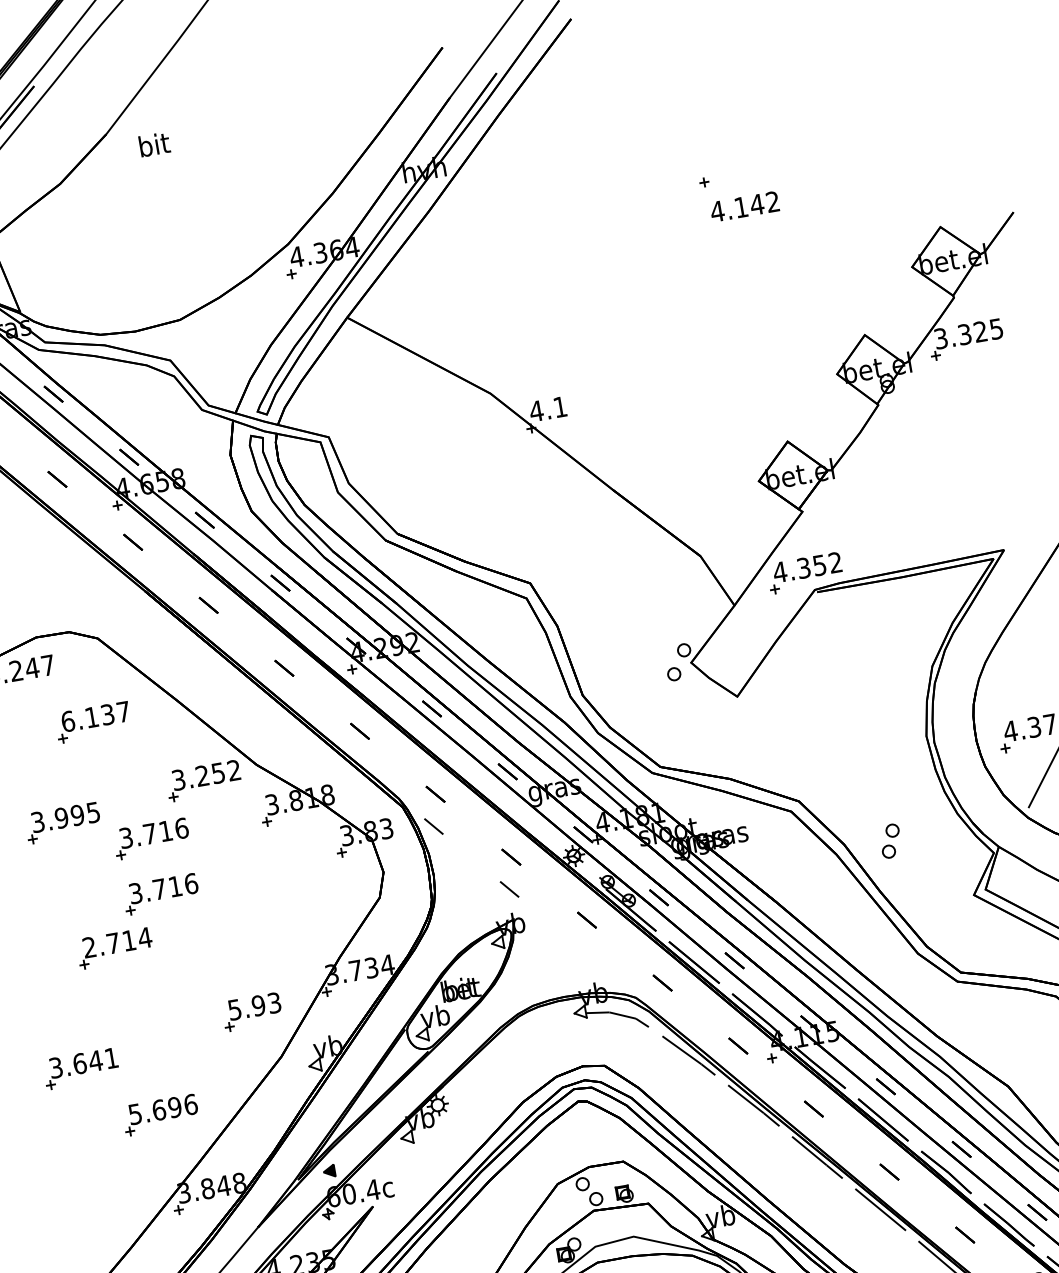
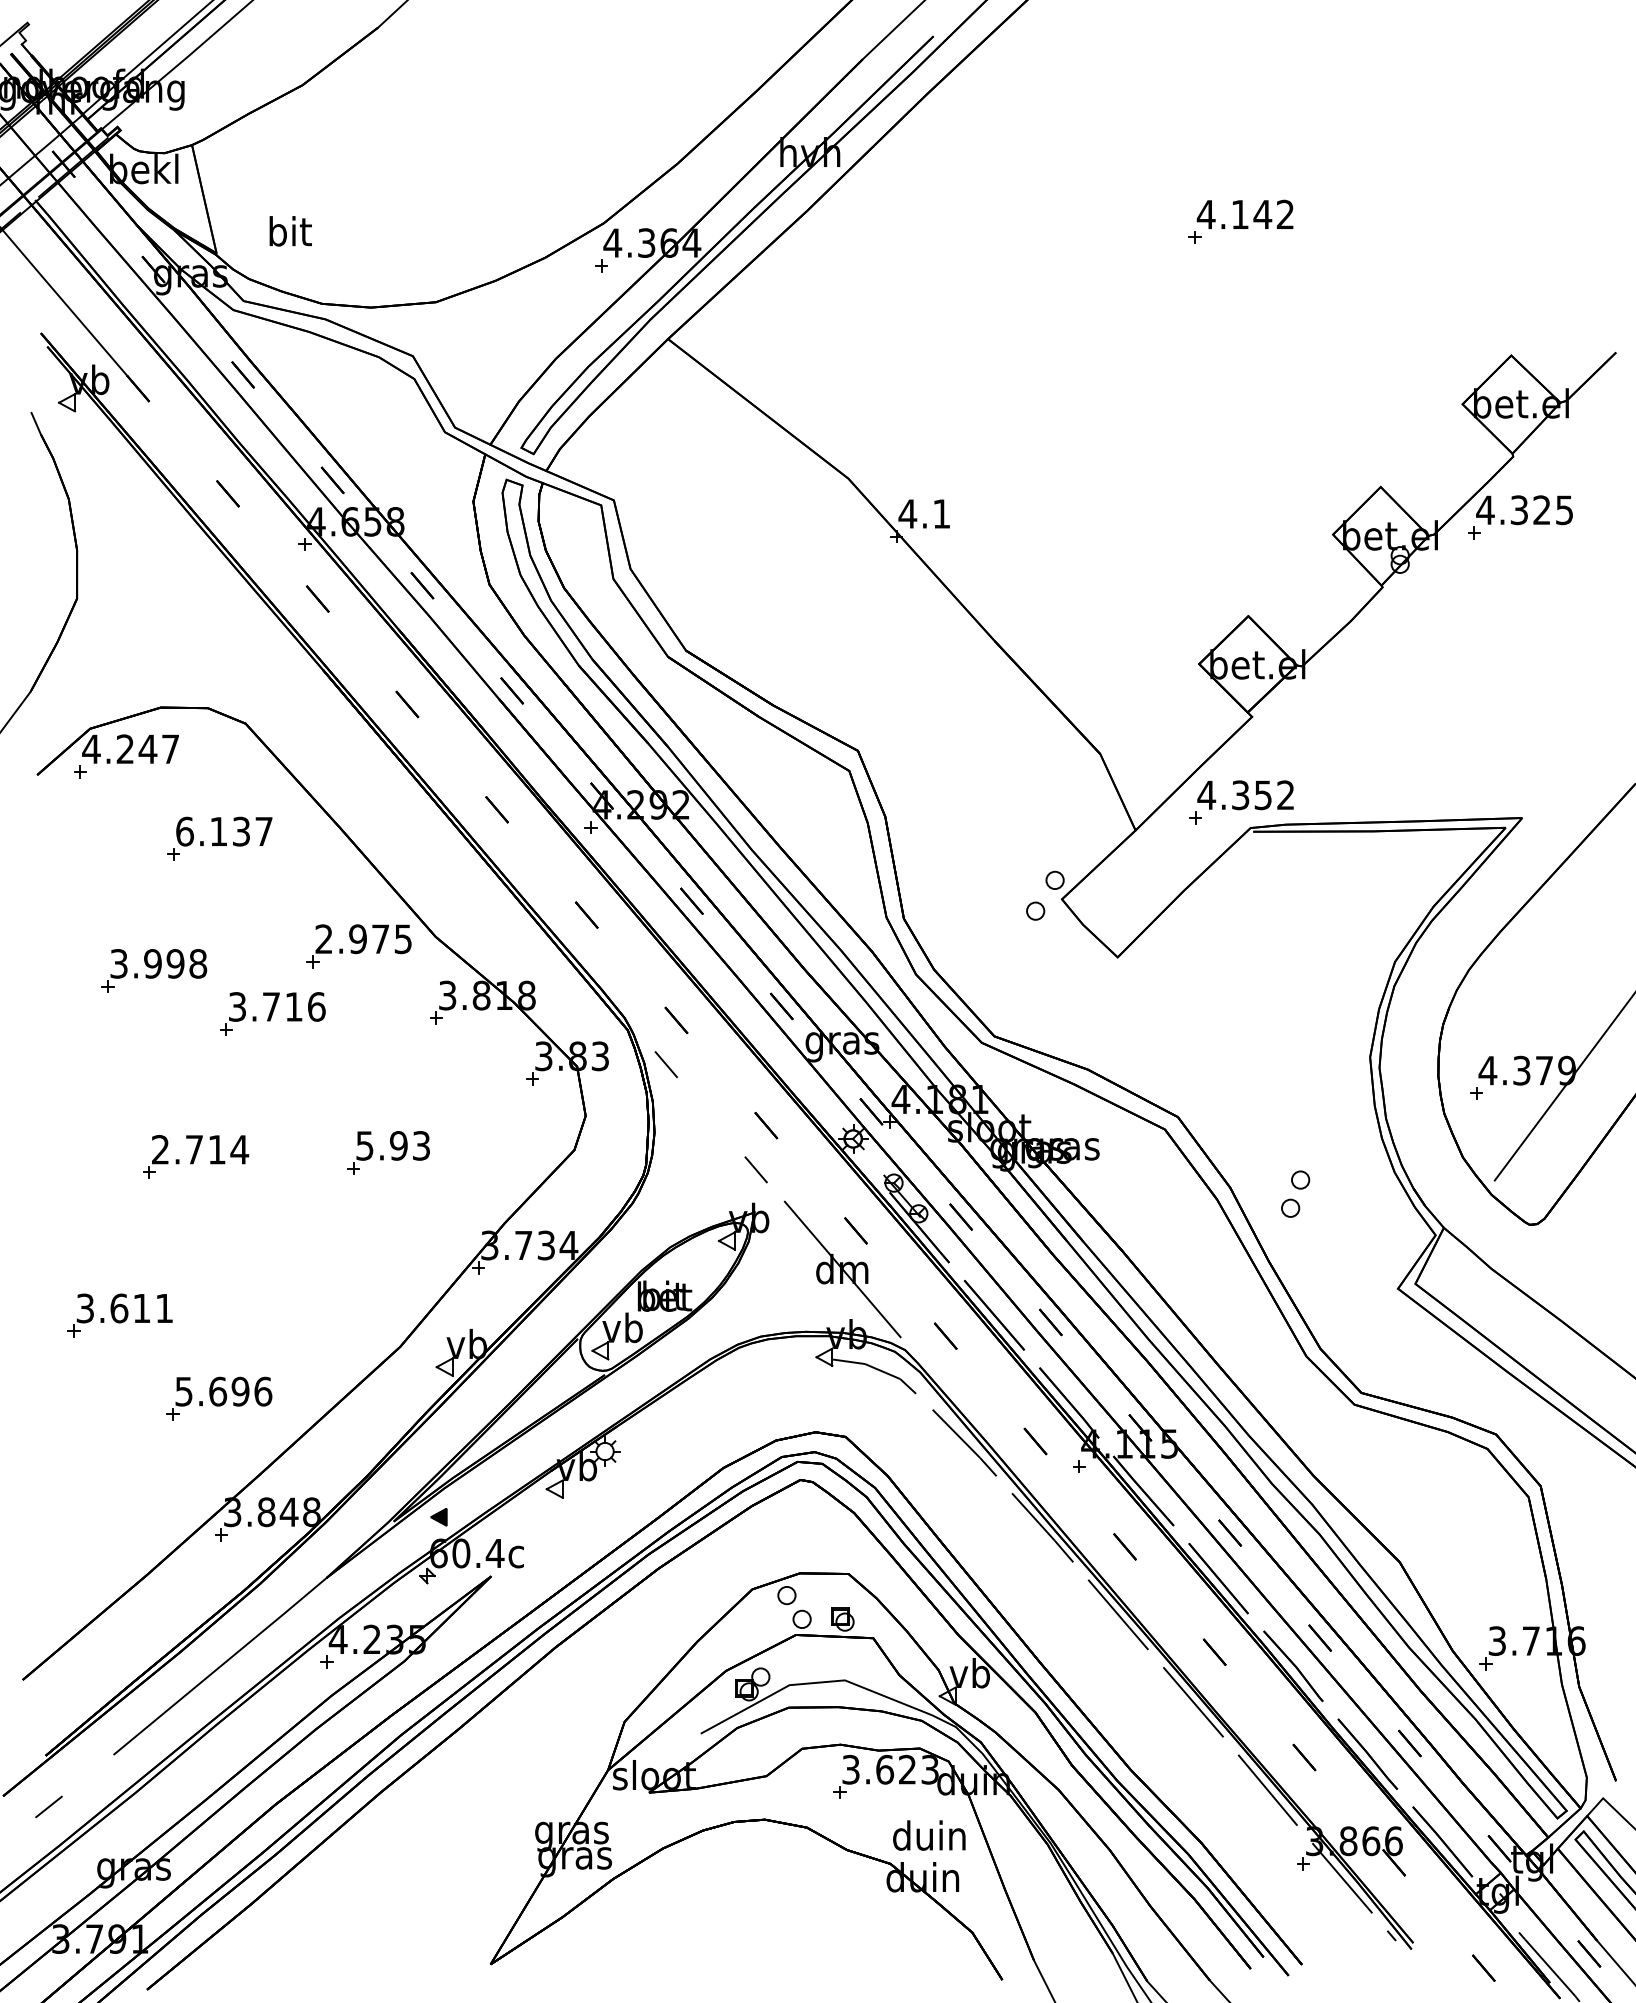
text: (154, 144) -> (290, 231), moved
text: (744, 206) -> (1244, 213), moved
text: (941, 338) -> (1485, 510), 3.325 -> 4.325
text: (206, 775) -> (363, 939), 3.252 -> 2.975
text: (93, 812) -> (198, 963), 3.995 -> 3.998
part: (161, 893) -> (272, 1092), removed
part: (582, 948) -> (842, 1269), added
part: (252, 1011) -> (388, 1152), moved
text: (95, 1061) -> (141, 1308), 3.641 -> 3.611

